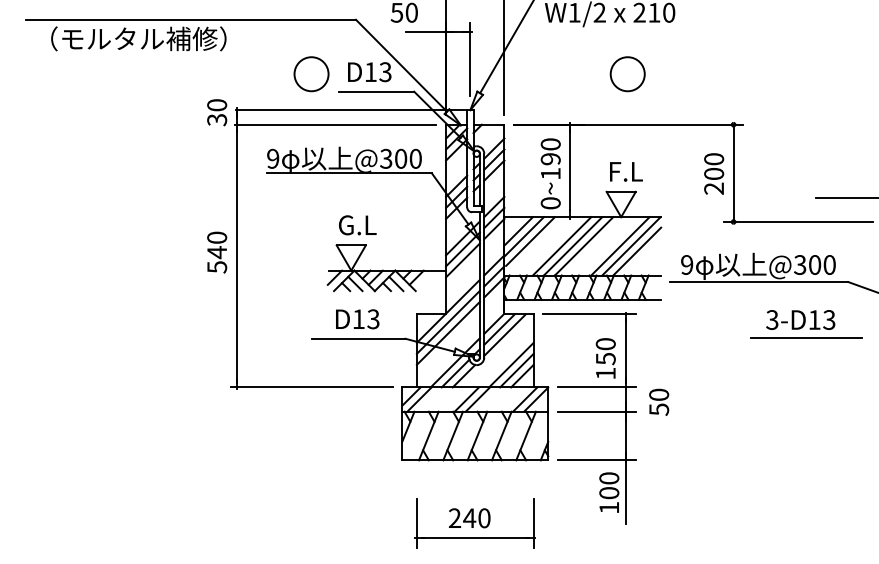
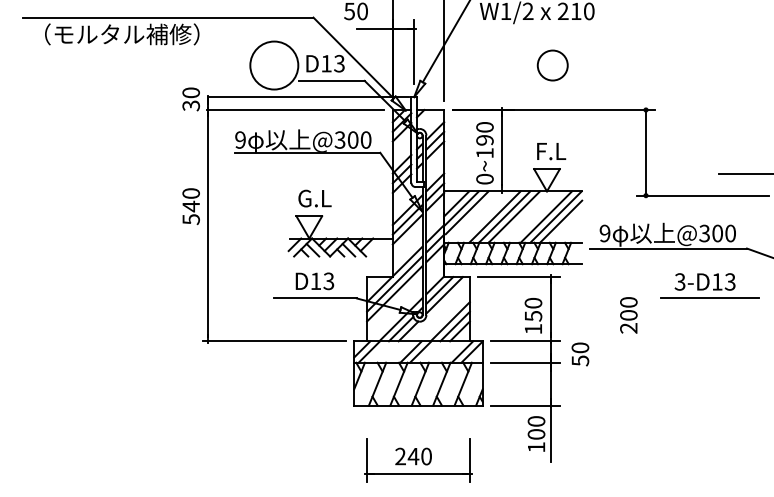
circle: (311, 74) -> (274, 65), size x1.6
text: (713, 174) -> (628, 315), moved
text: (216, 252) -> (190, 206), moved

